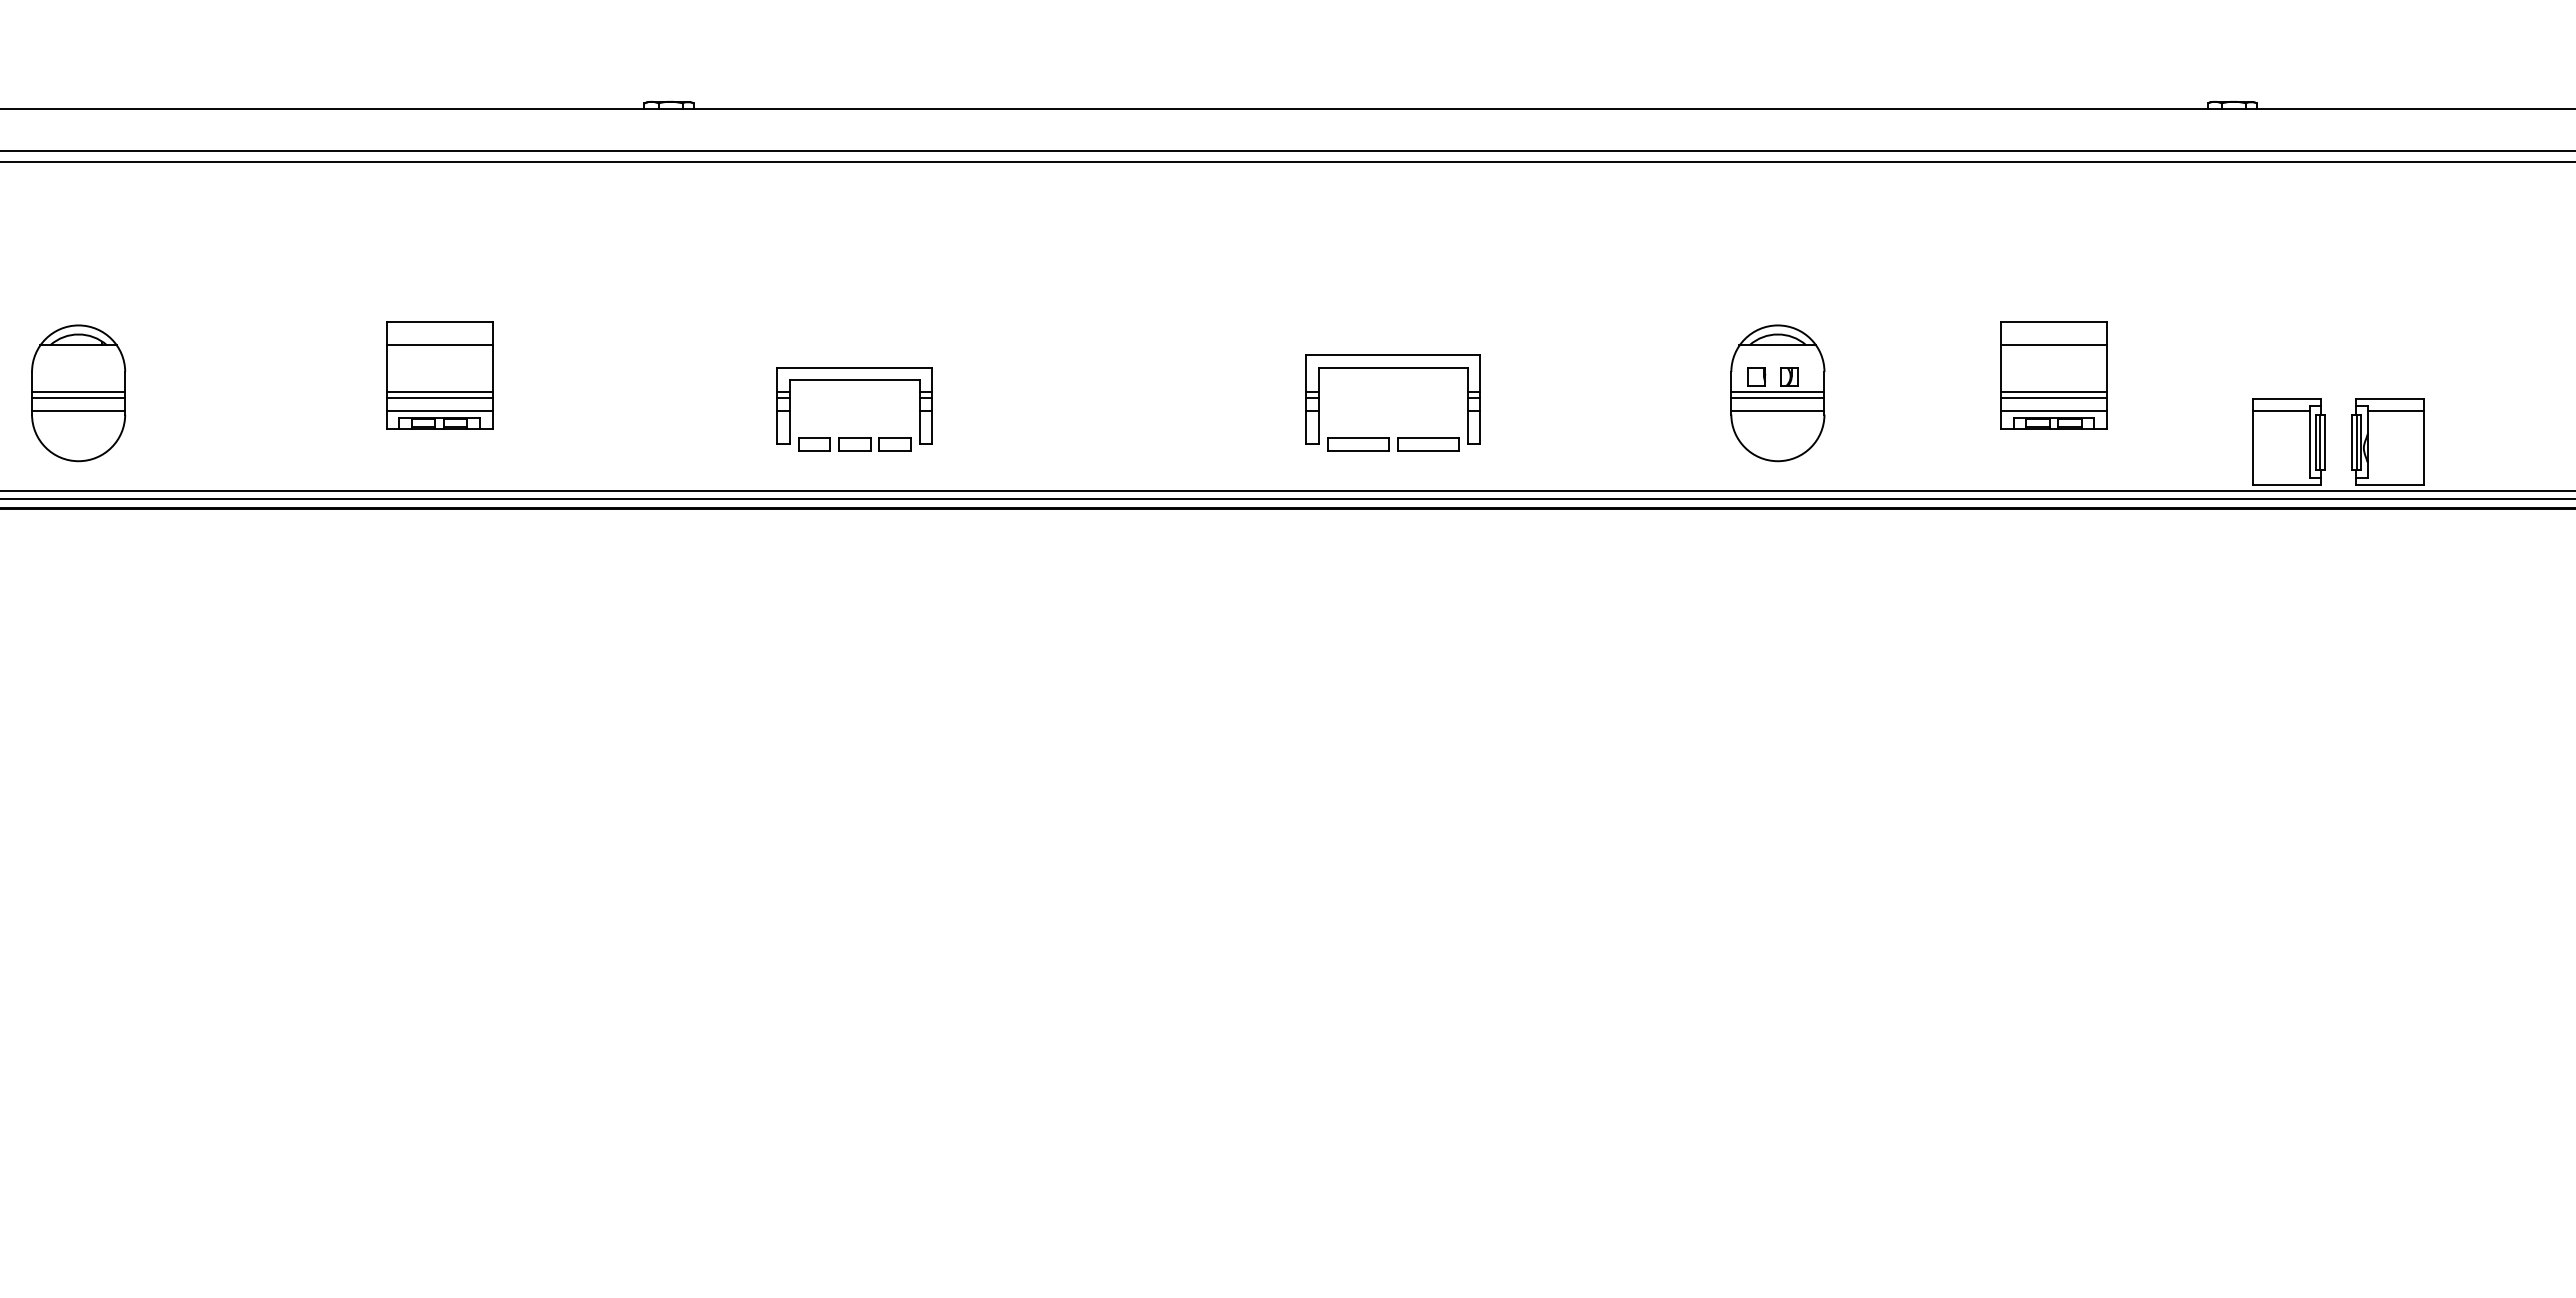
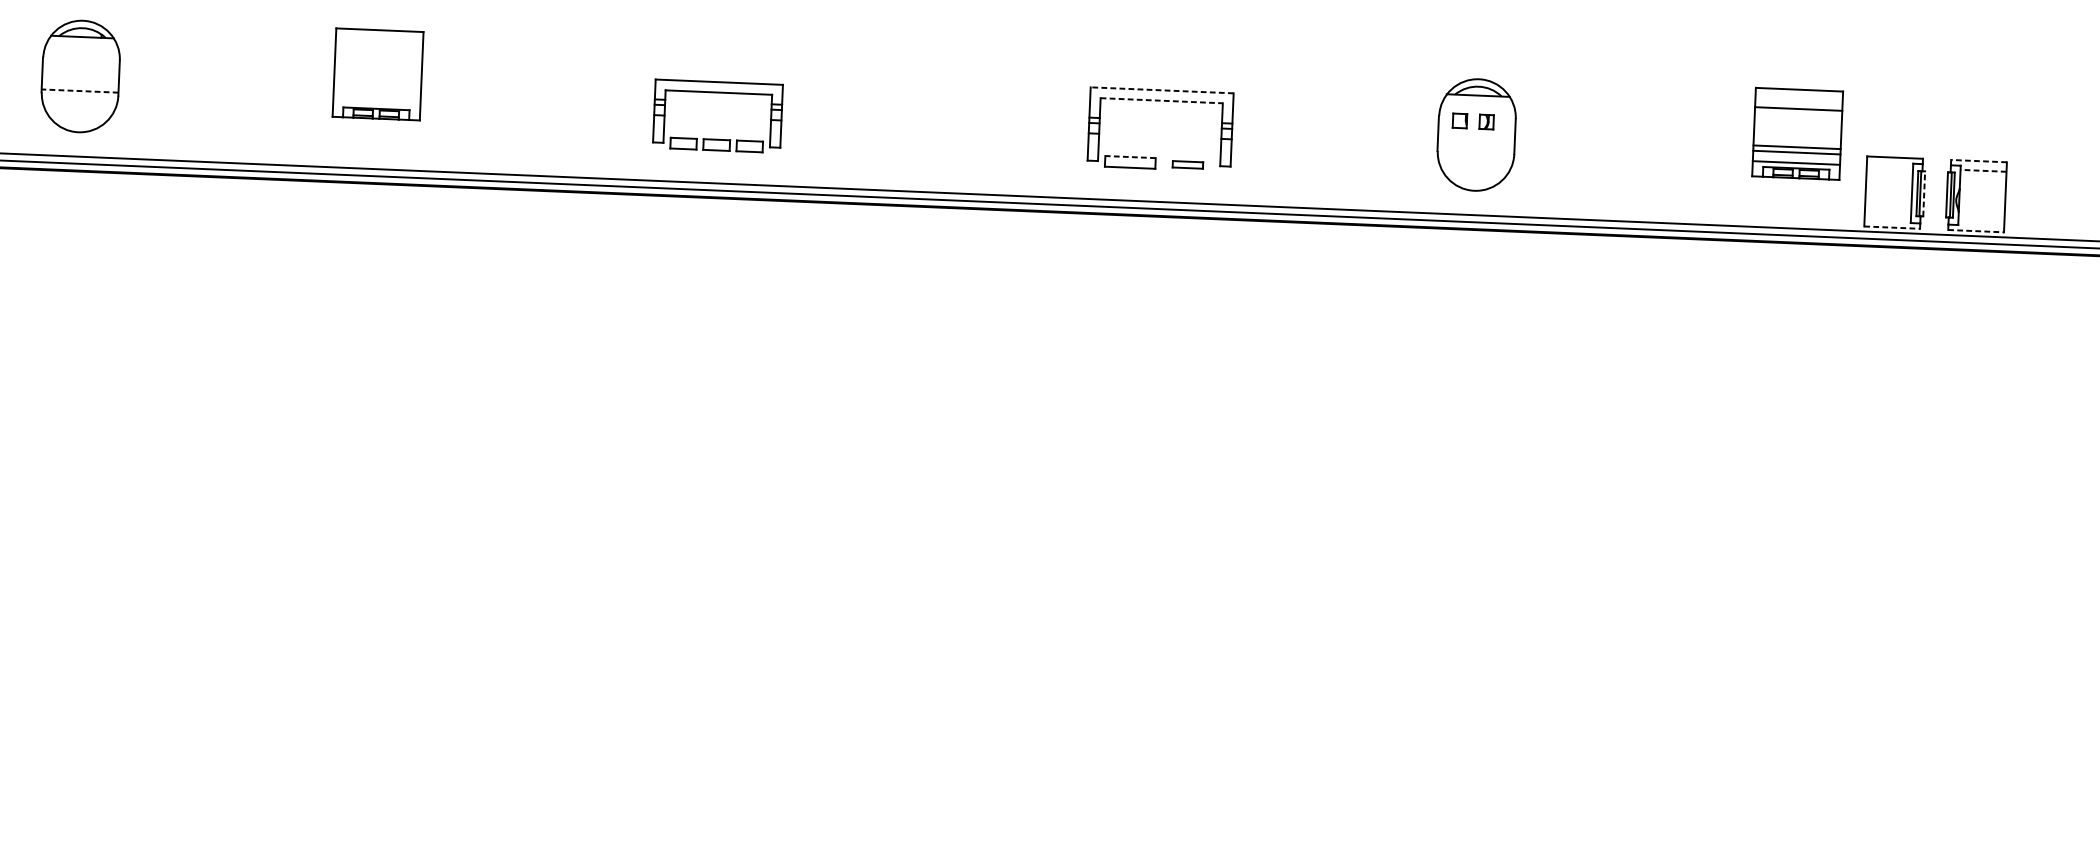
line: (439, 345) -> (378, 49), removed
line: (1392, 355) -> (1161, 90), solid -> dashed
line: (1393, 367) -> (1161, 100), solid -> dashed
part: (2053, 375) -> (1797, 133), moved
line: (78, 391) -> (80, 75), removed
line: (439, 391) -> (377, 87), removed
line: (1777, 391) -> (1476, 133), removed
line: (78, 398) -> (80, 80), removed
line: (439, 398) -> (377, 93), removed
line: (1777, 398) -> (1476, 139), removed
line: (2389, 399) -> (1978, 161), solid -> dashed
line: (78, 411) -> (80, 91), solid -> dashed
line: (439, 411) -> (376, 103), removed
line: (1777, 411) -> (1475, 149), removed
line: (2281, 411) -> (1889, 167), removed
line: (2395, 411) -> (1983, 171), solid -> dashed
line: (1358, 437) -> (1130, 156), solid -> dashed
line: (2324, 441) -> (1924, 193), solid -> dashed
part: (1428, 444) -> (1187, 165), size x0.6
line: (2287, 484) -> (1892, 227), solid -> dashed
line: (2389, 484) -> (1976, 230), solid -> dashed

